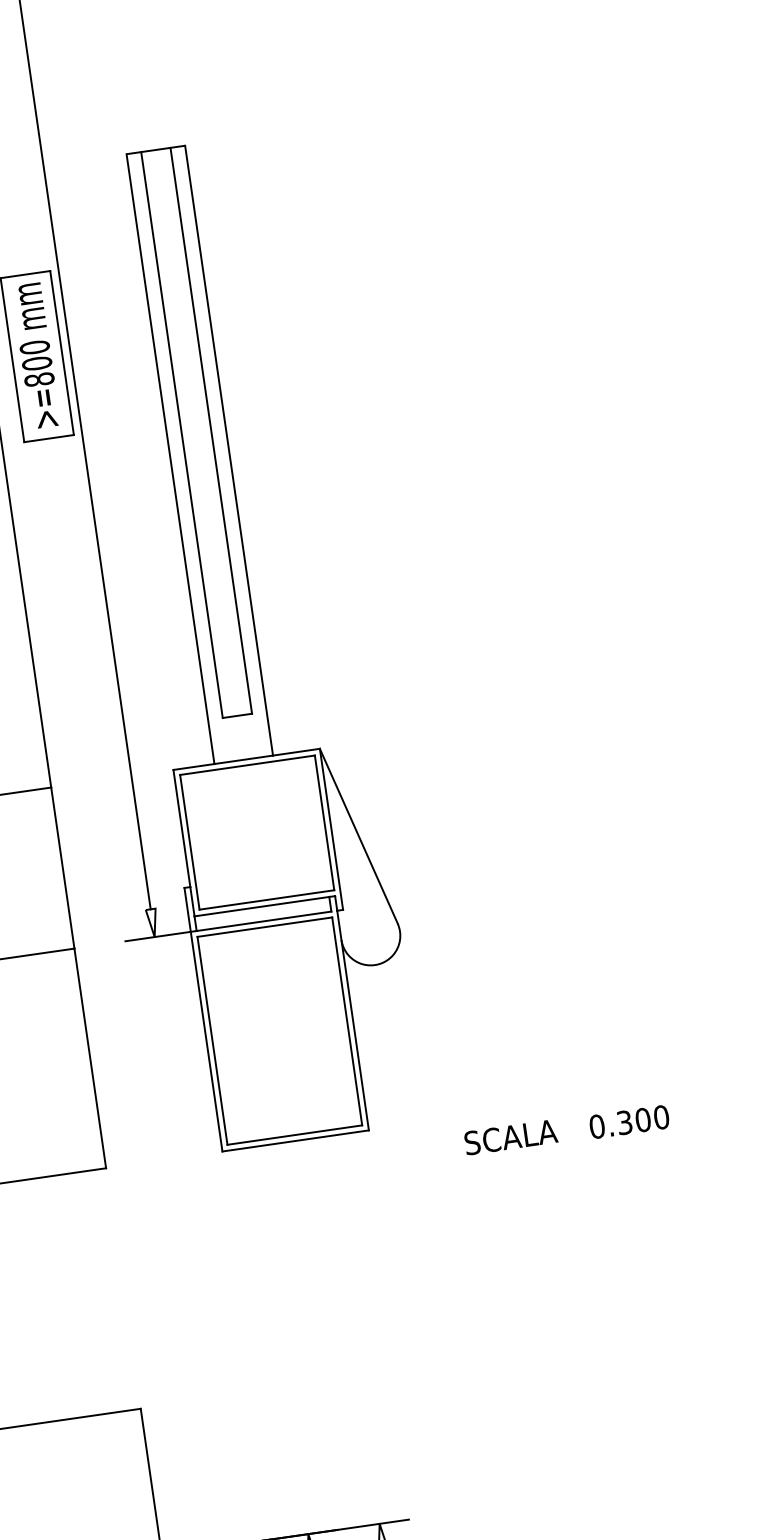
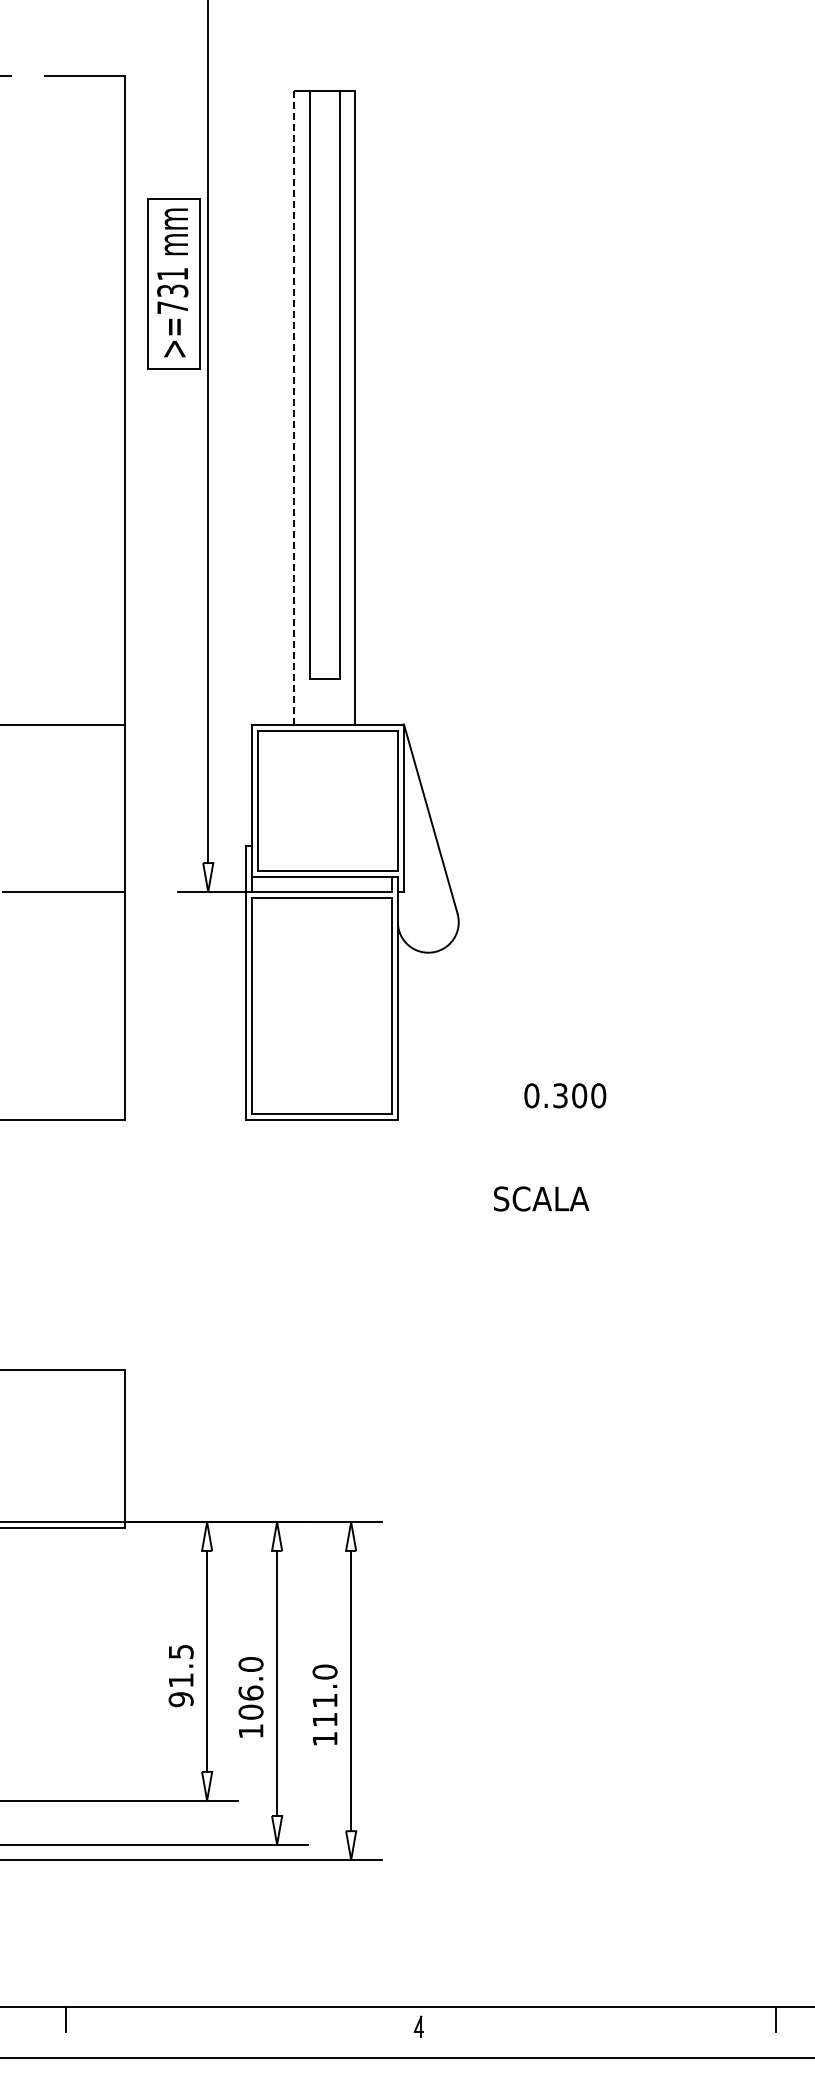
text: (36, 363) -> (172, 290), >=800 -> >=731
line: (170, 458) -> (294, 407), solid -> dashed
text: (629, 1121) -> (565, 1095), moved
text: (510, 1136) -> (541, 1198), moved

